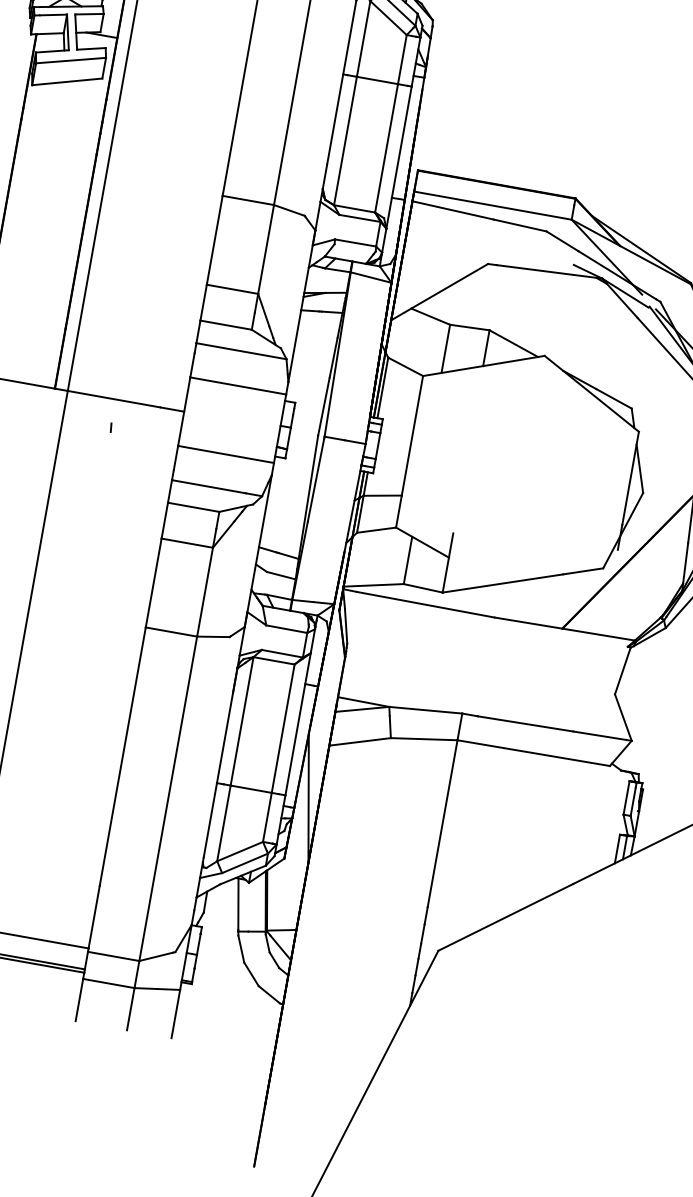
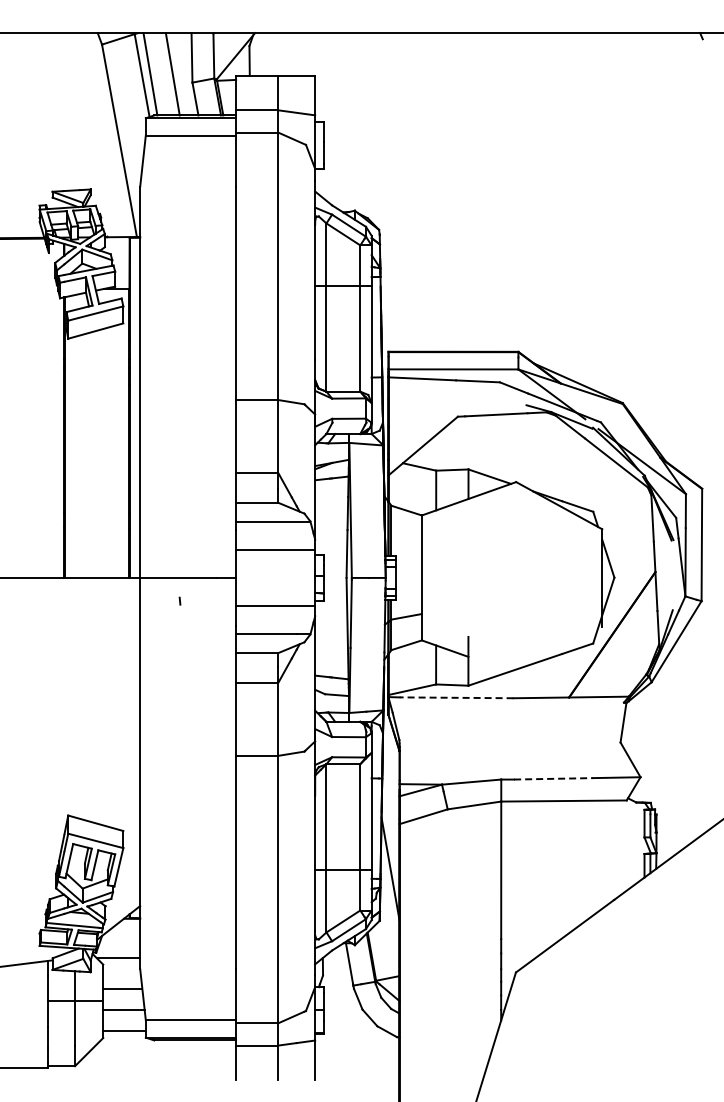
line: (425, 604) -> (456, 697), solid -> dashed
line: (525, 723) -> (553, 778), solid -> dashed

